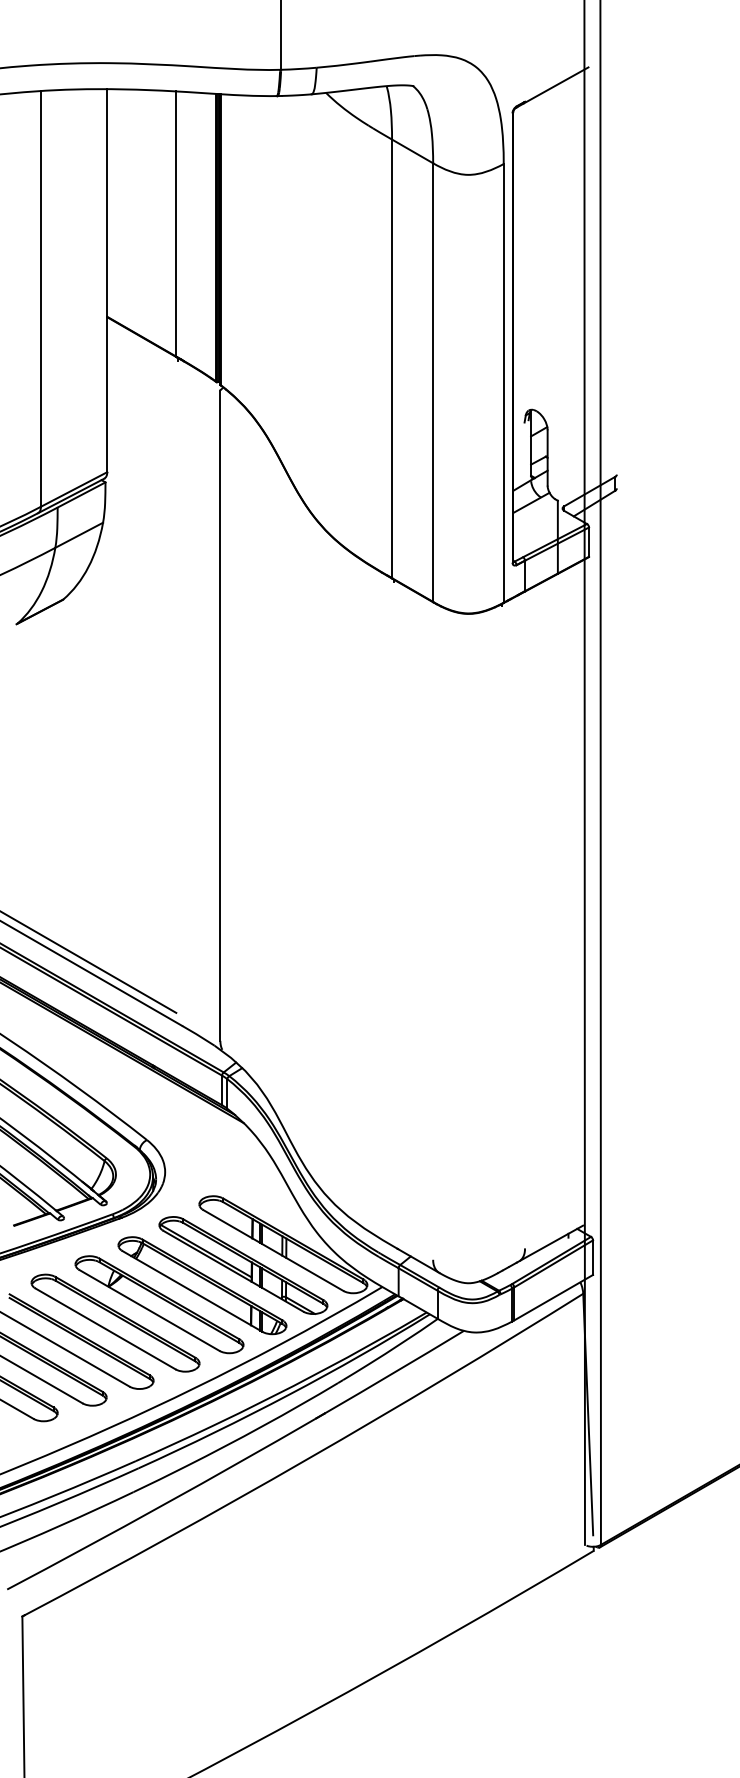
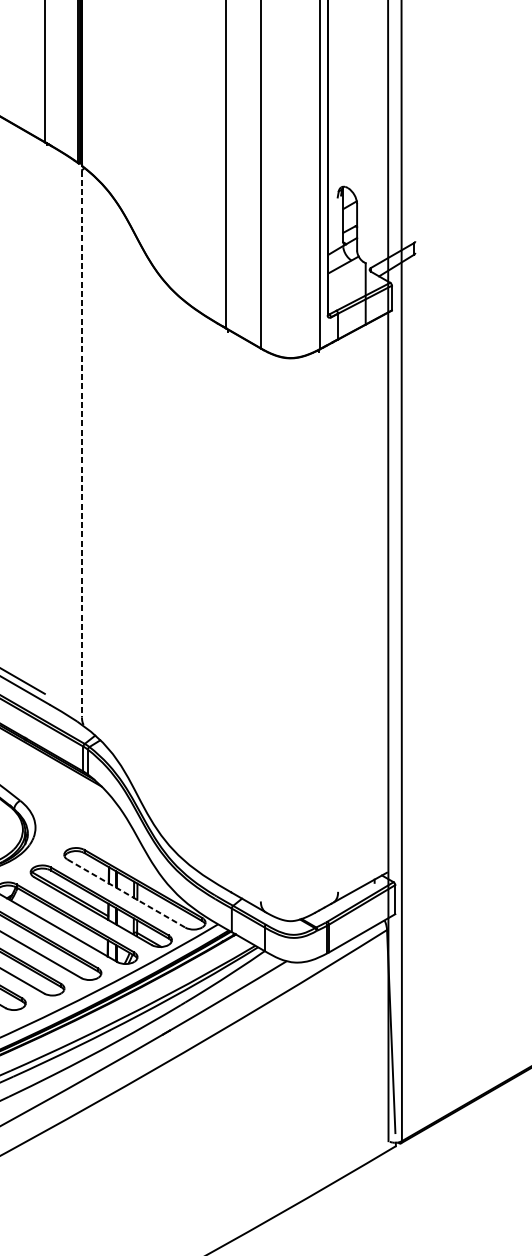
line: (220, 716) -> (82, 444), solid -> dashed
line: (273, 1250) -> (126, 893), solid -> dashed

